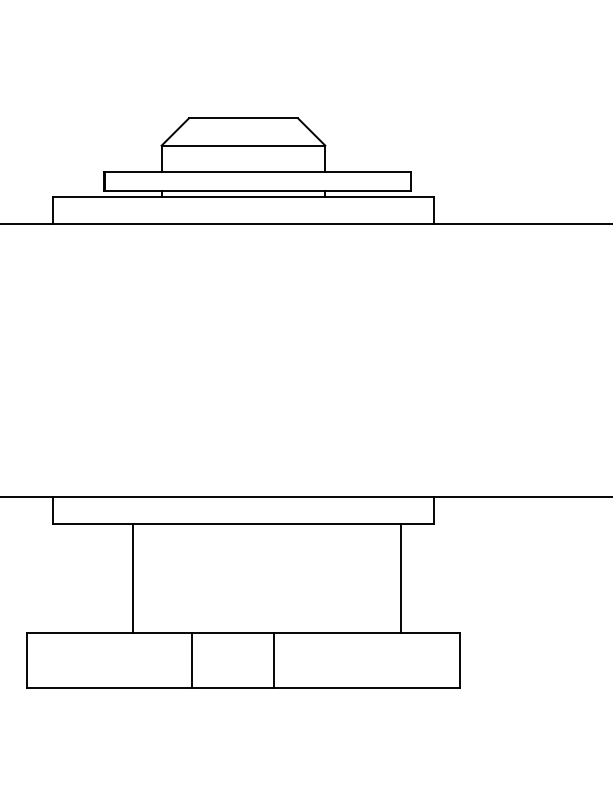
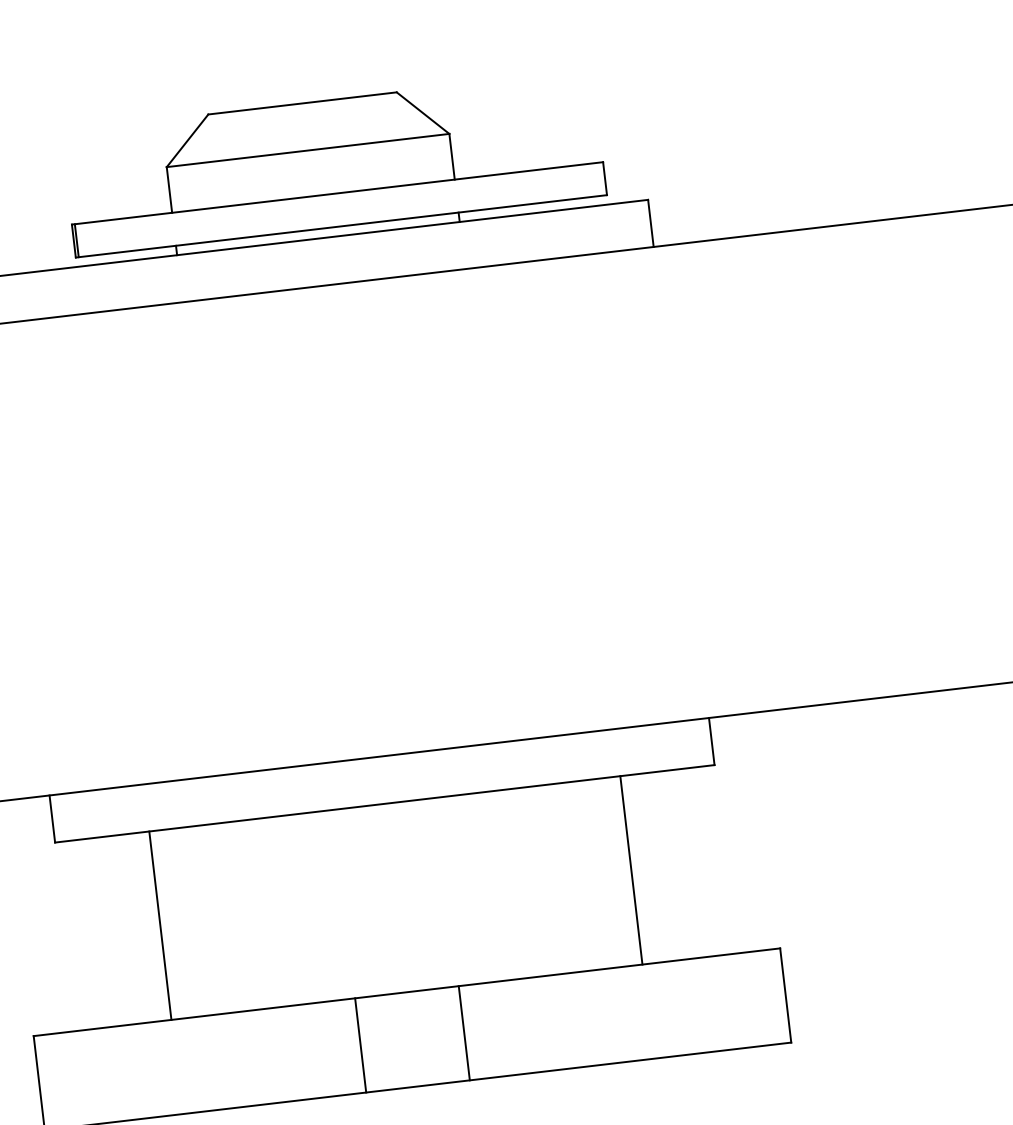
line: (133, 578) -> (161, 925), moved
line: (400, 578) -> (630, 870), moved
line: (191, 660) -> (360, 1045), moved

